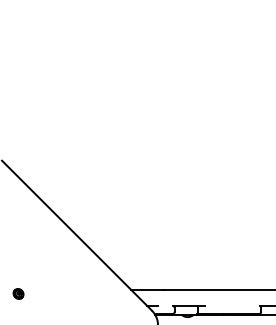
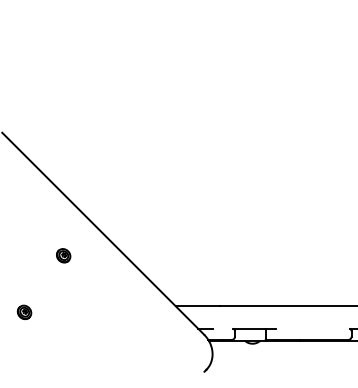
part: (47, 251) -> (63, 255), added

